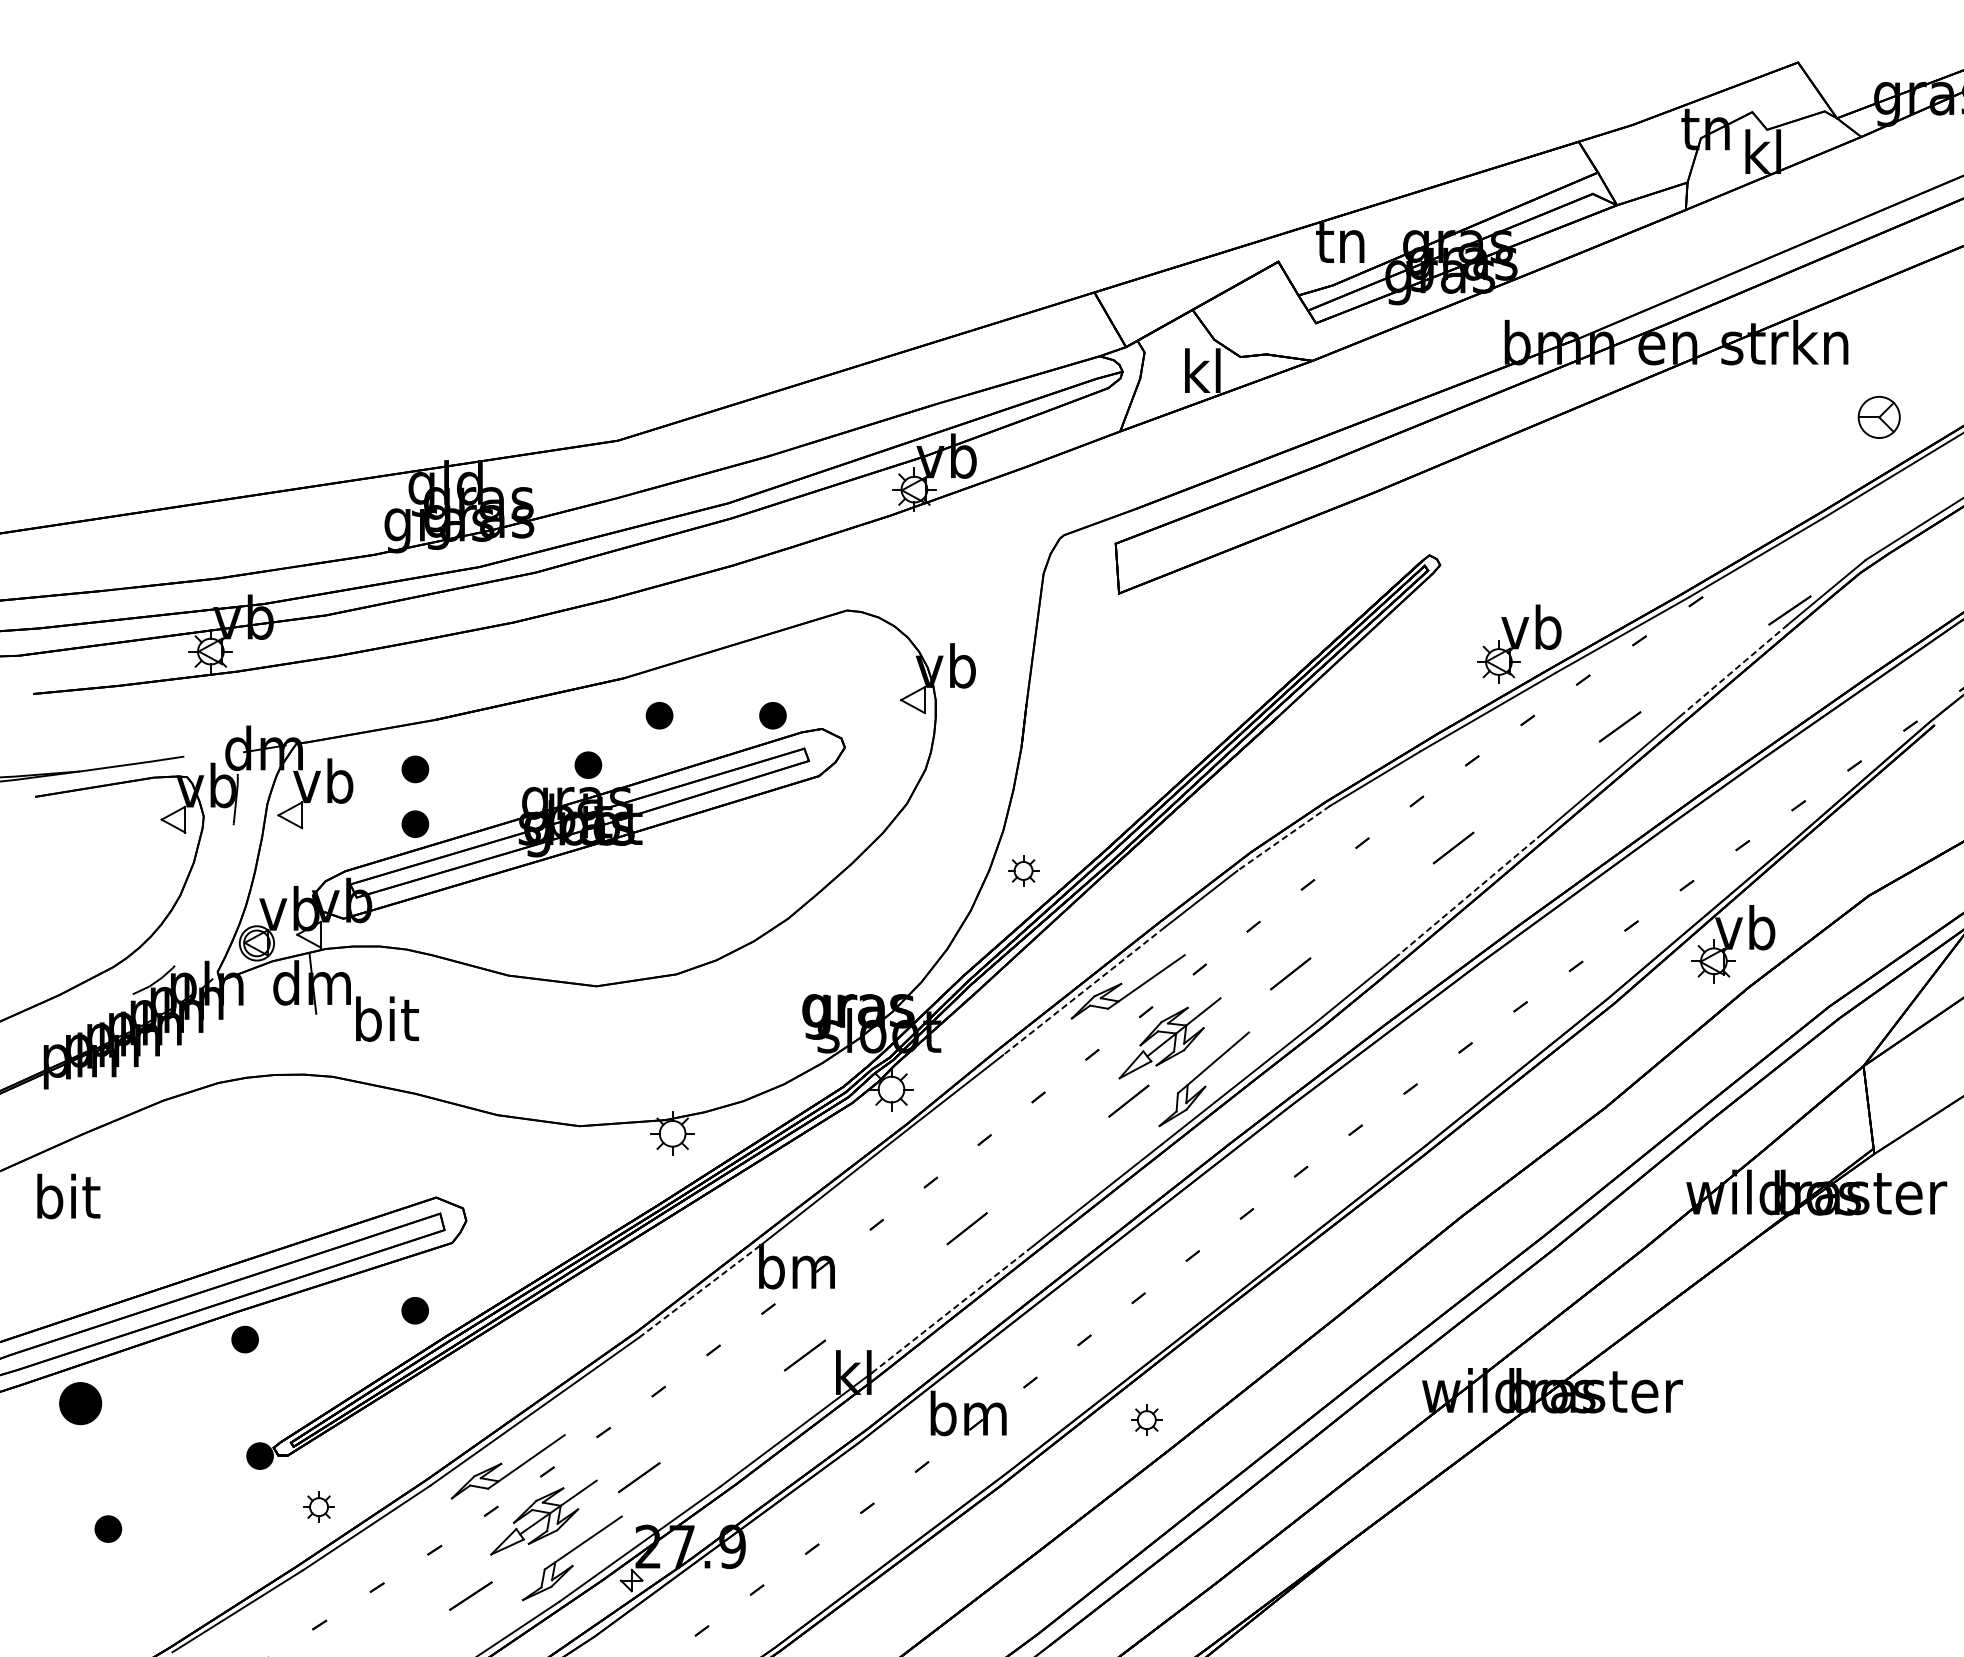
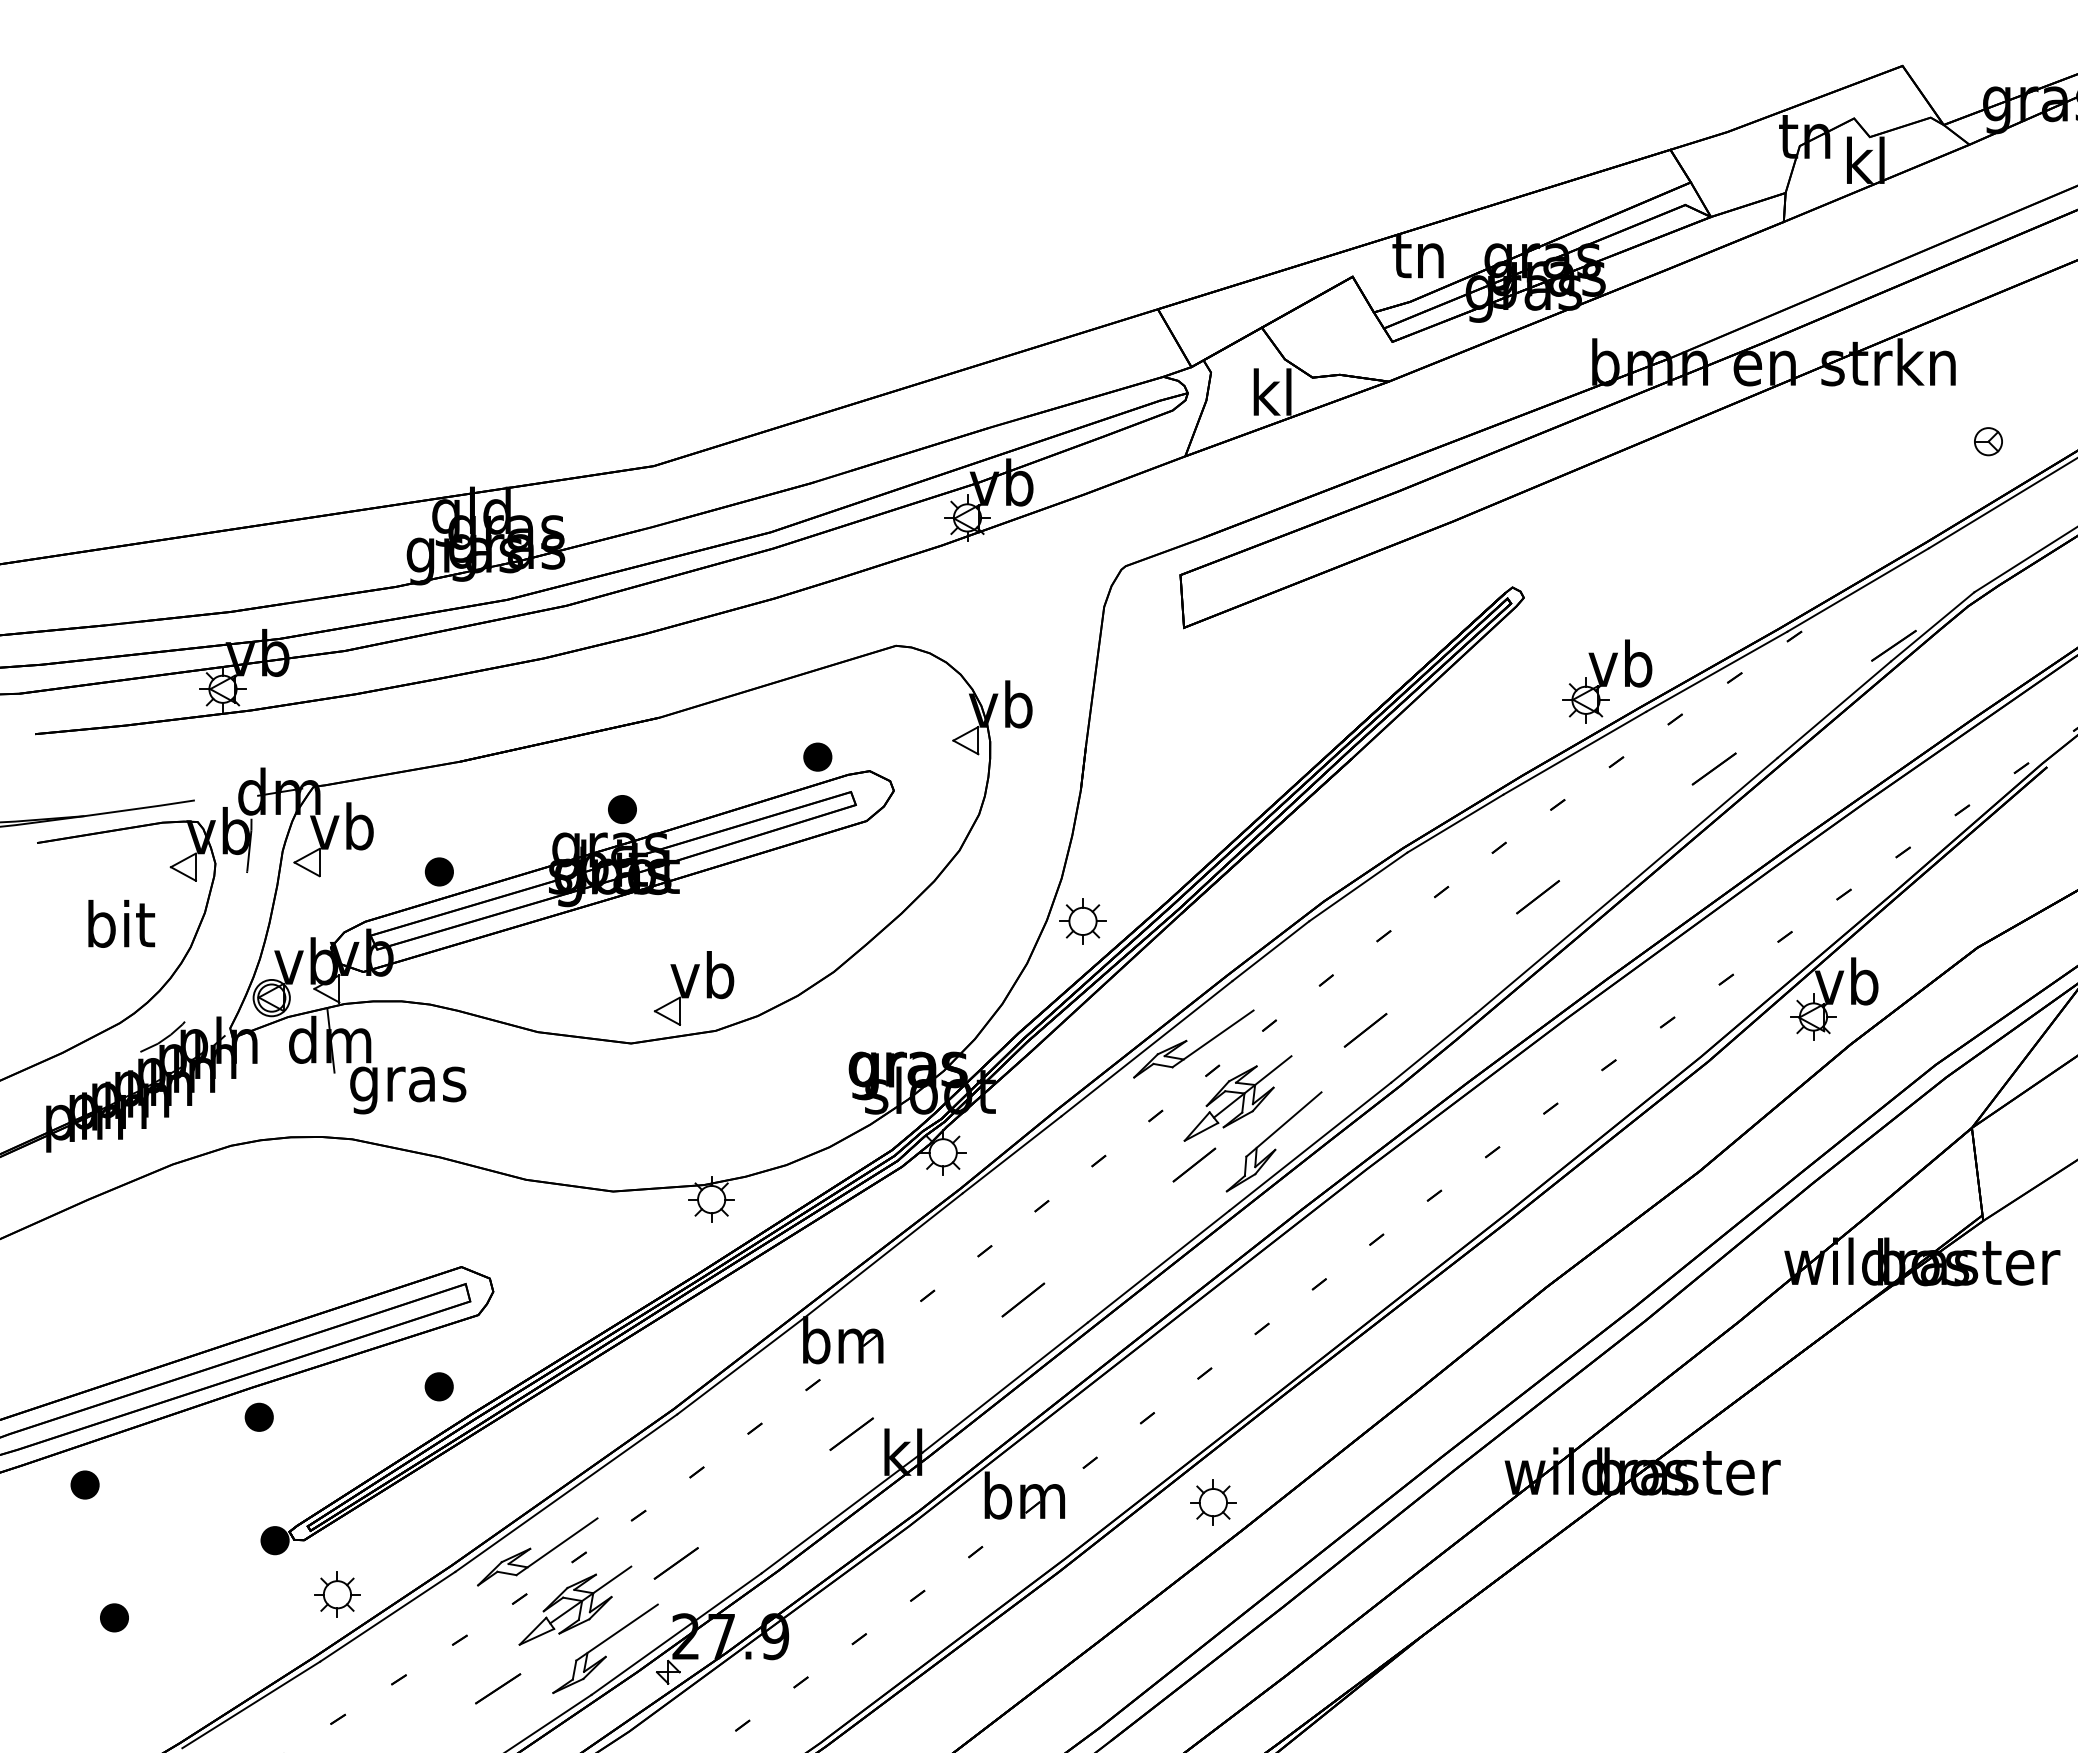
part: (1879, 417) -> (1988, 441), size x0.62
line: (1733, 670) -> (1834, 709), dashed -> solid
part: (659, 715) -> (697, 756), removed
part: (414, 768) -> (438, 813), removed
line: (1283, 837) -> (1358, 886), dashed -> solid
part: (1023, 871) -> (1082, 921), size x1.43
line: (1466, 897) -> (1551, 949), dashed -> solid
part: (655, 934) -> (693, 988), added
line: (1083, 991) -> (1146, 1049), dashed -> solid
text: (386, 1025) -> (408, 1084), bit -> gras
text: (68, 1196) -> (121, 923), moved
line: (699, 1291) -> (740, 1366), dashed -> solid
line: (950, 1311) -> (1005, 1387), dashed -> solid
part: (79, 1403) -> (84, 1484), size x0.62
part: (1146, 1420) -> (1213, 1502), size x1.43
part: (319, 1507) -> (337, 1594), size x1.43

